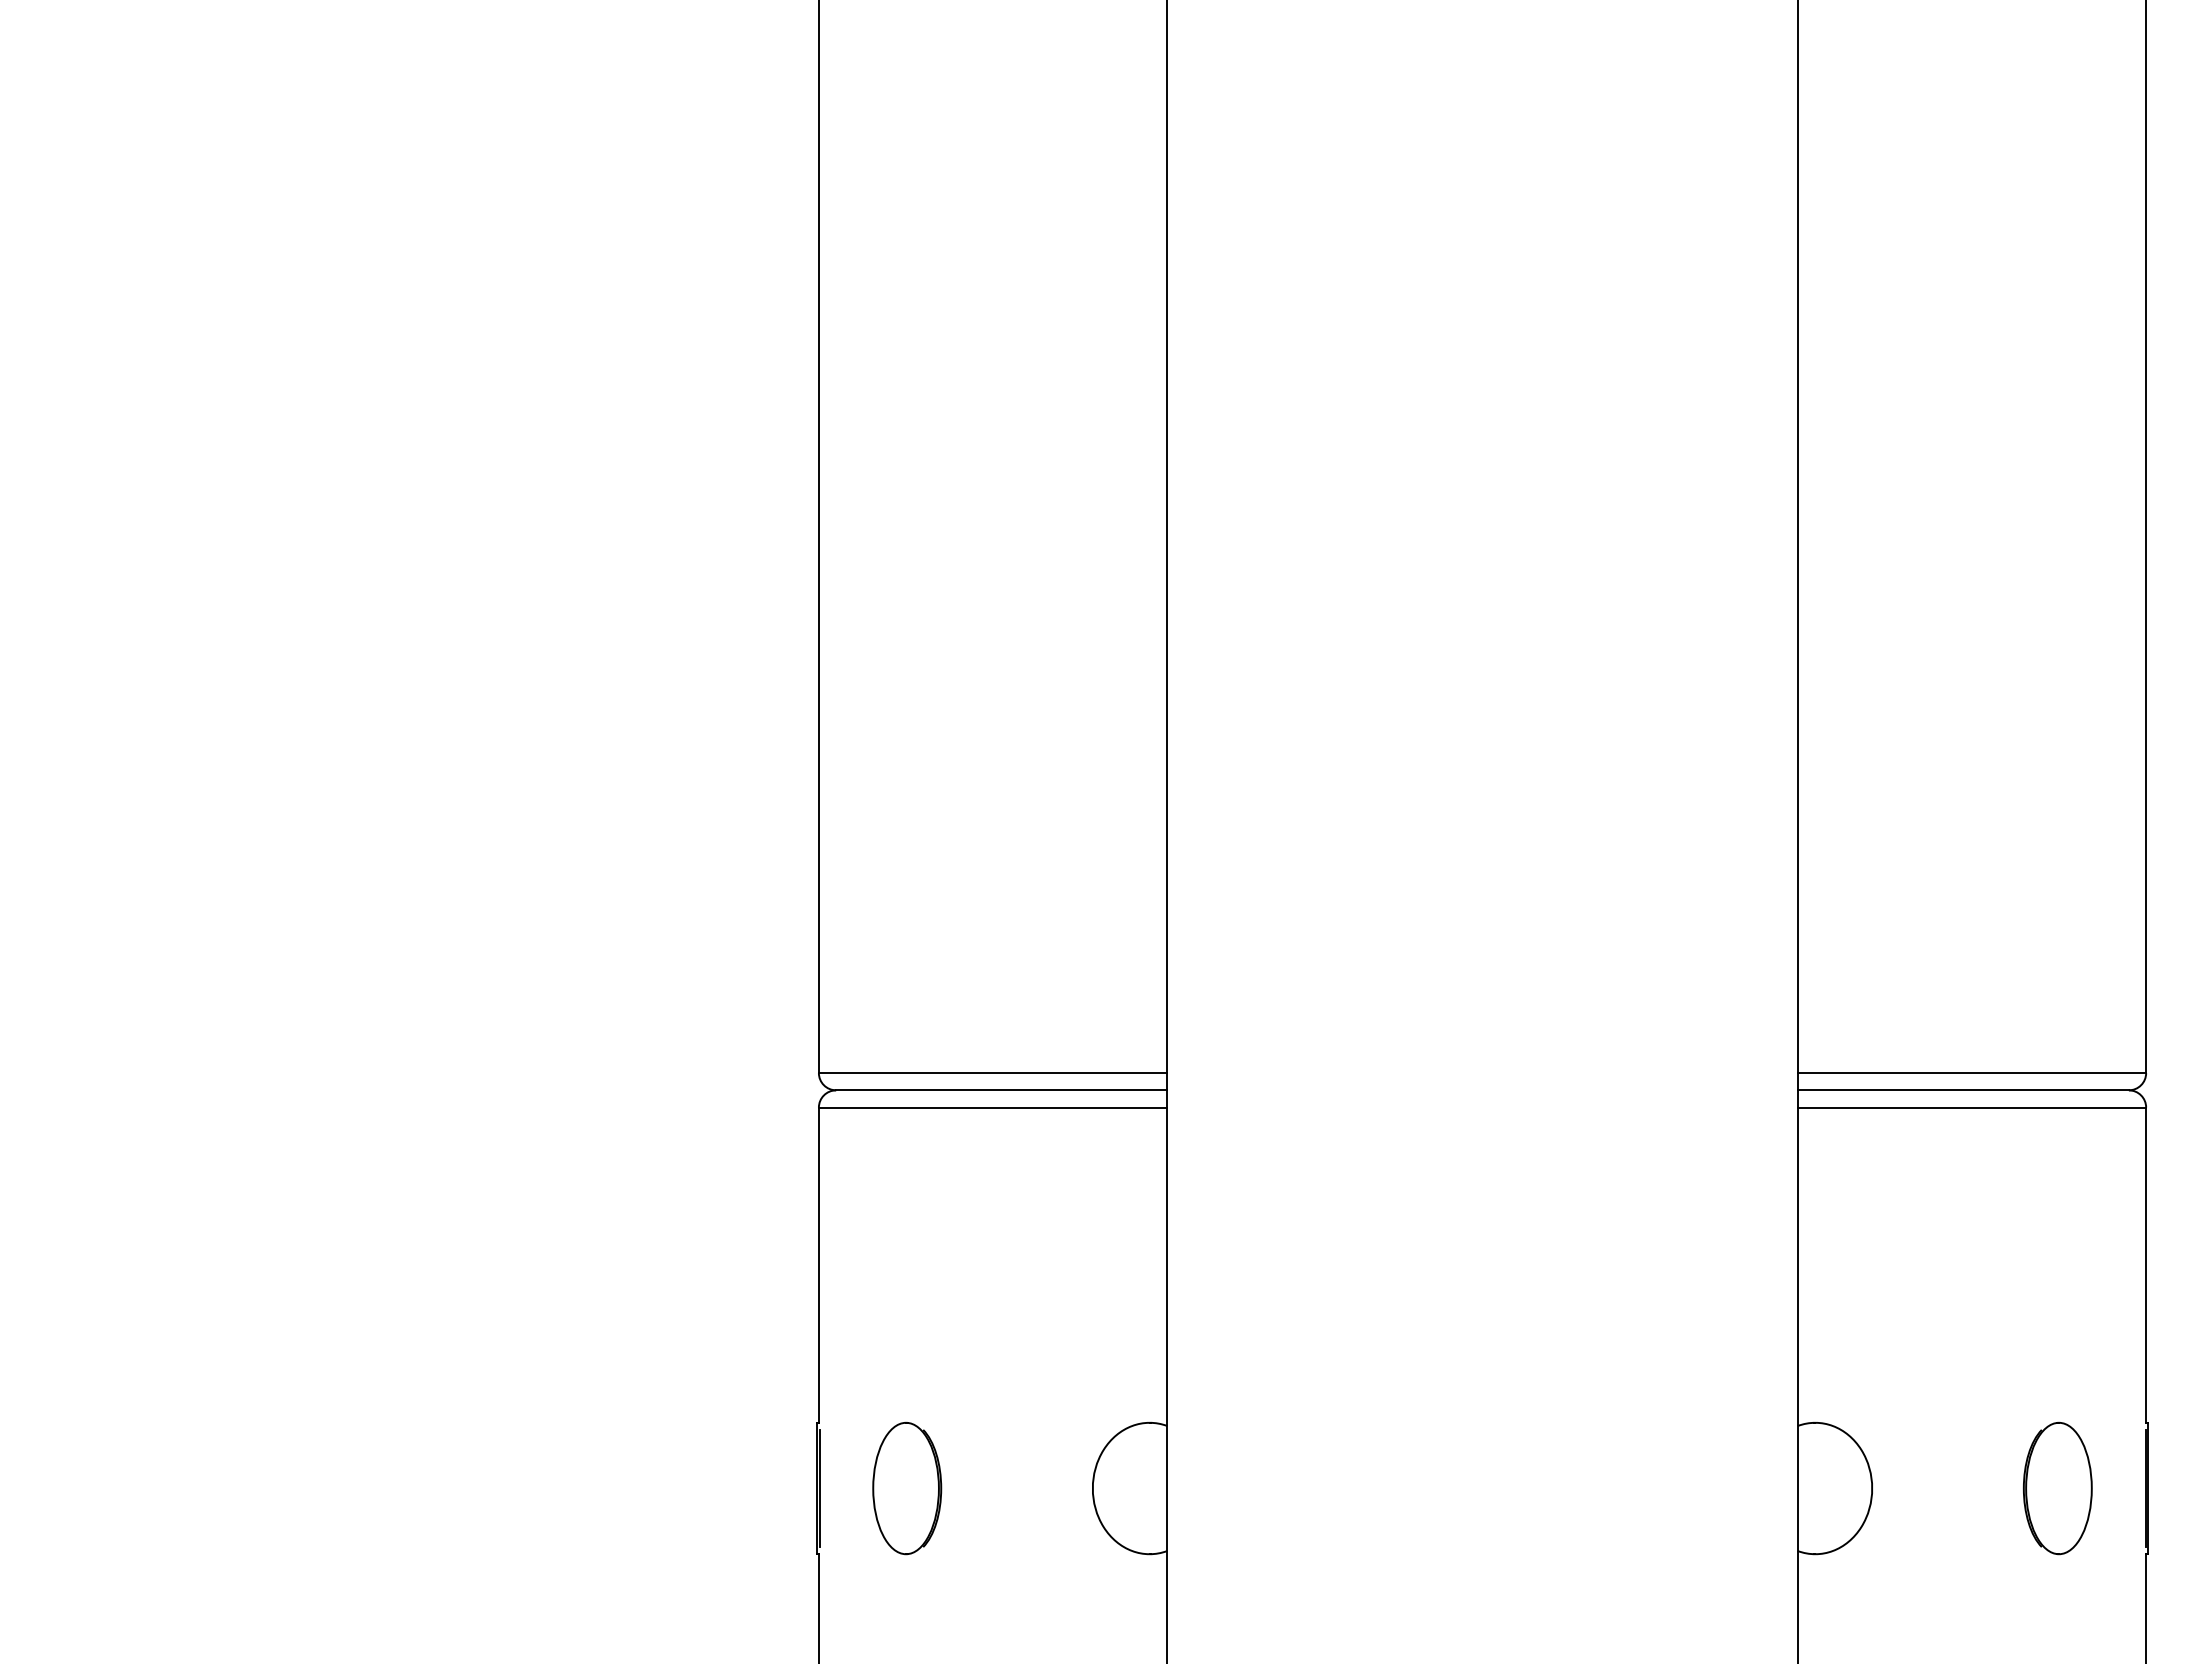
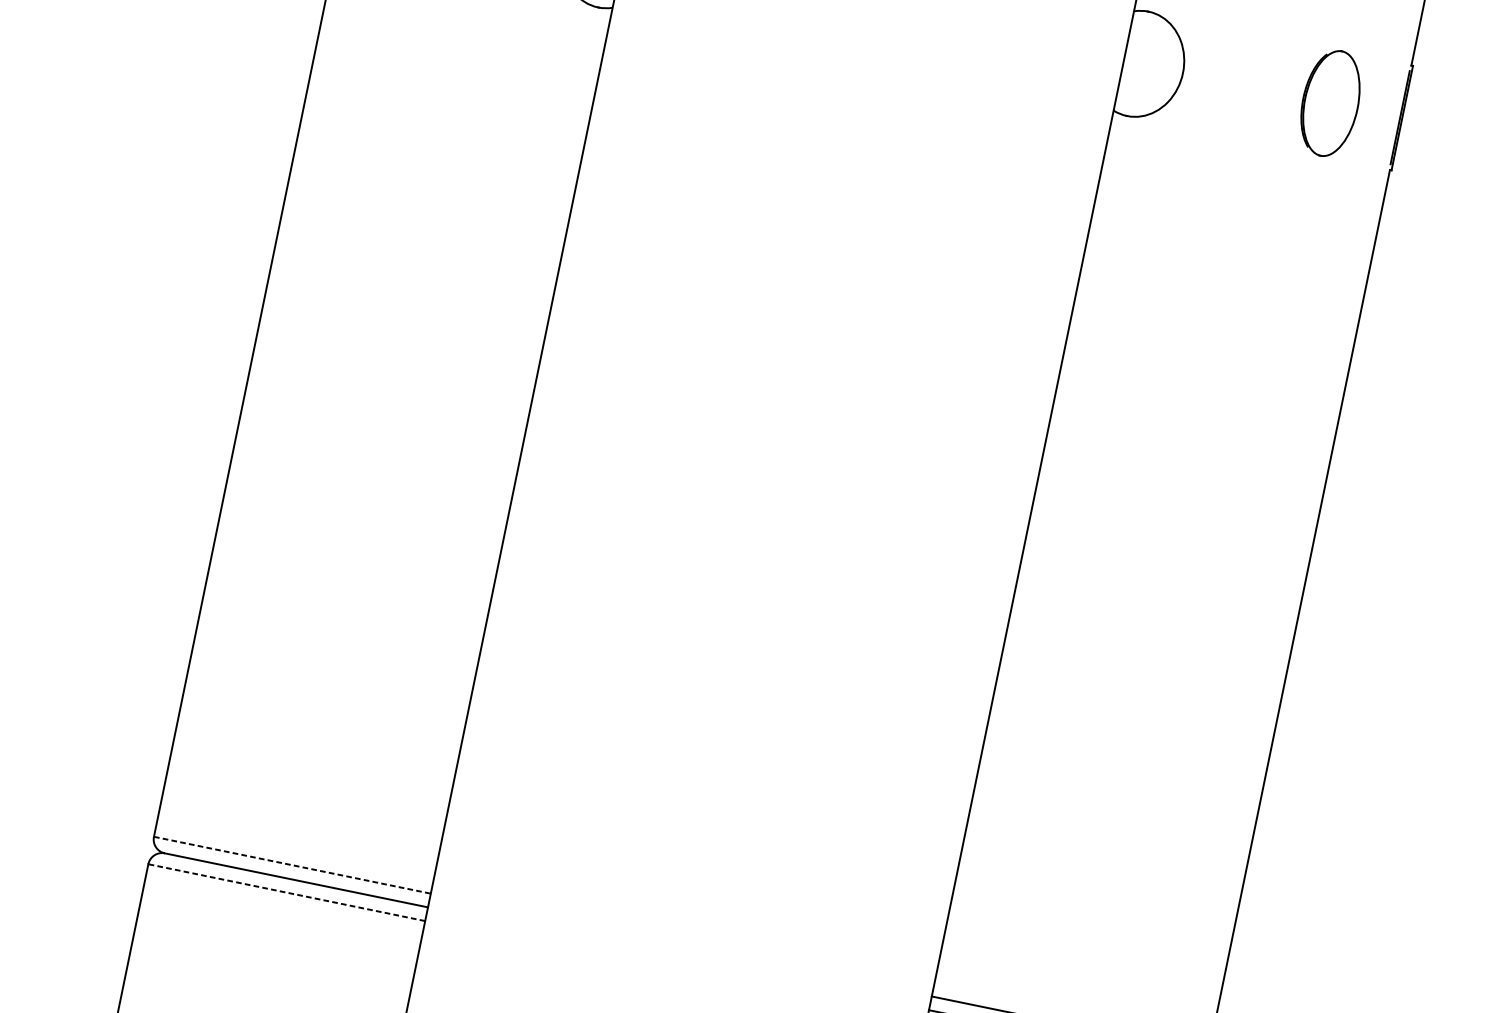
line: (993, 1073) -> (292, 865), solid -> dashed
line: (992, 1107) -> (286, 892), solid -> dashed

